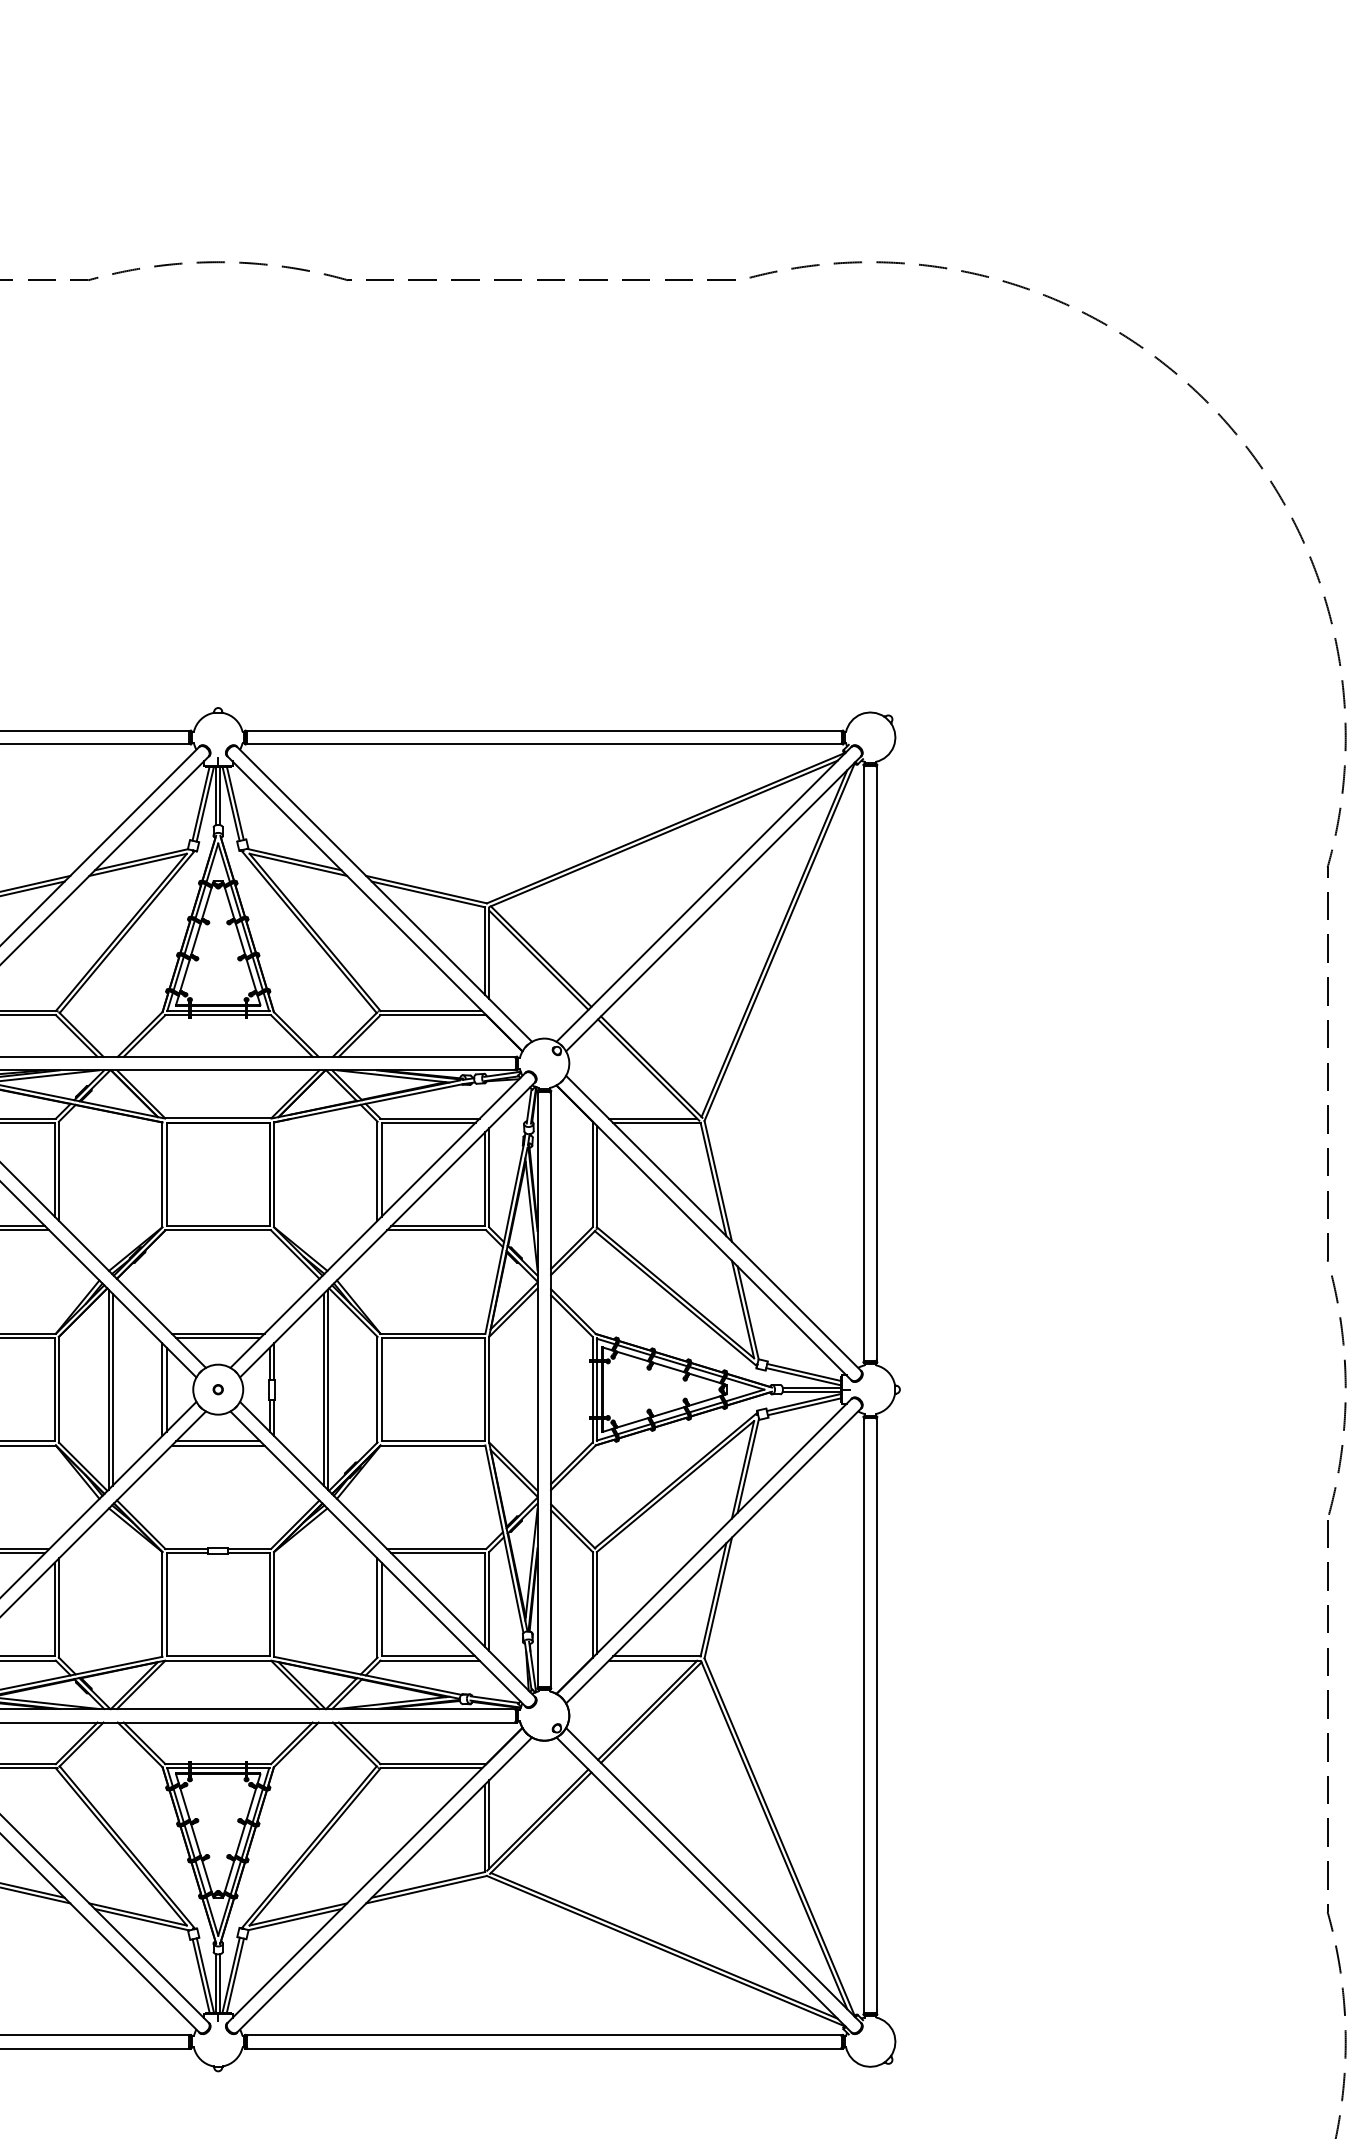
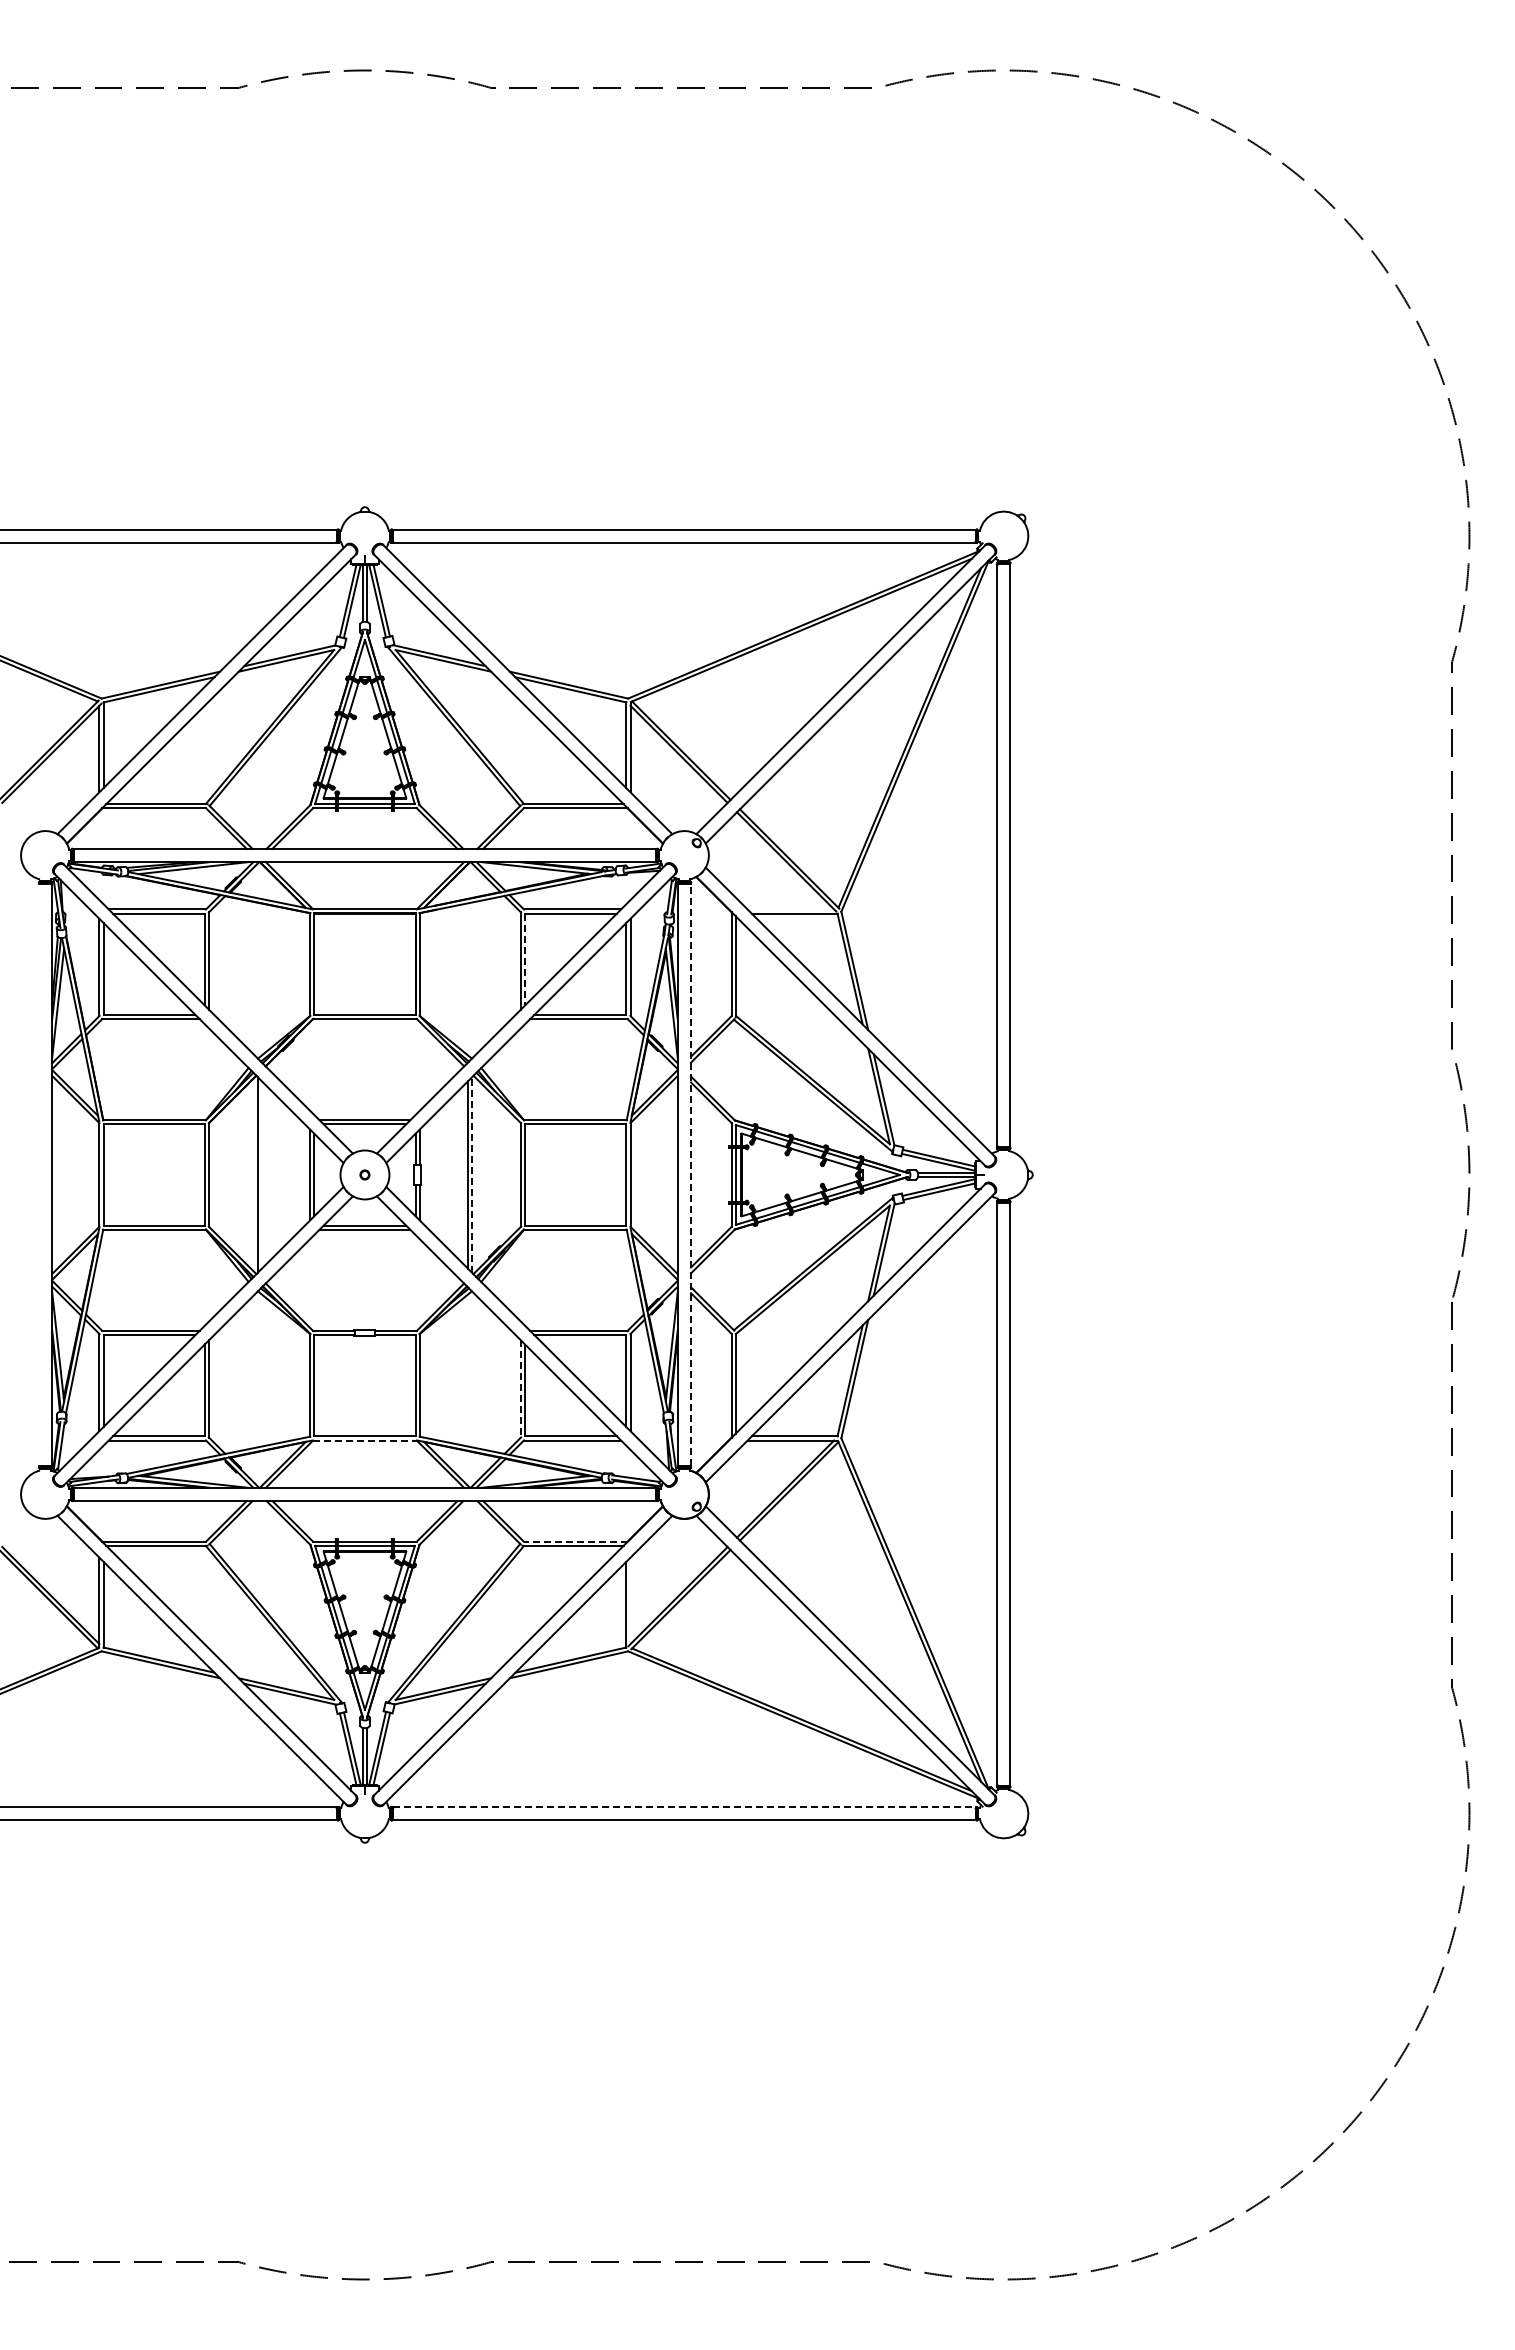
line: (652, 1118) -> (790, 909), removed
line: (382, 1169) -> (525, 959), solid -> dashed
line: (112, 1389) -> (261, 1174), removed
line: (328, 1389) -> (472, 1174), solid -> dashed
line: (551, 1389) -> (691, 1174), solid -> dashed
line: (377, 1607) -> (520, 1388), solid -> dashed
line: (217, 1660) -> (364, 1440), solid -> dashed
line: (433, 1763) -> (575, 1541), solid -> dashed
line: (489, 1824) -> (630, 1600), removed
line: (544, 2035) -> (684, 1807), solid -> dashed

